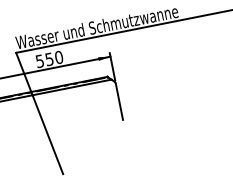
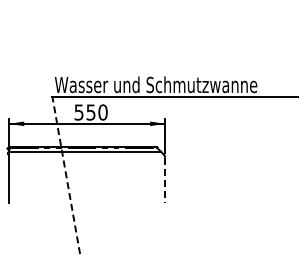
line: (119, 101) -> (165, 180), solid -> dashed
line: (39, 113) -> (66, 175), solid -> dashed

